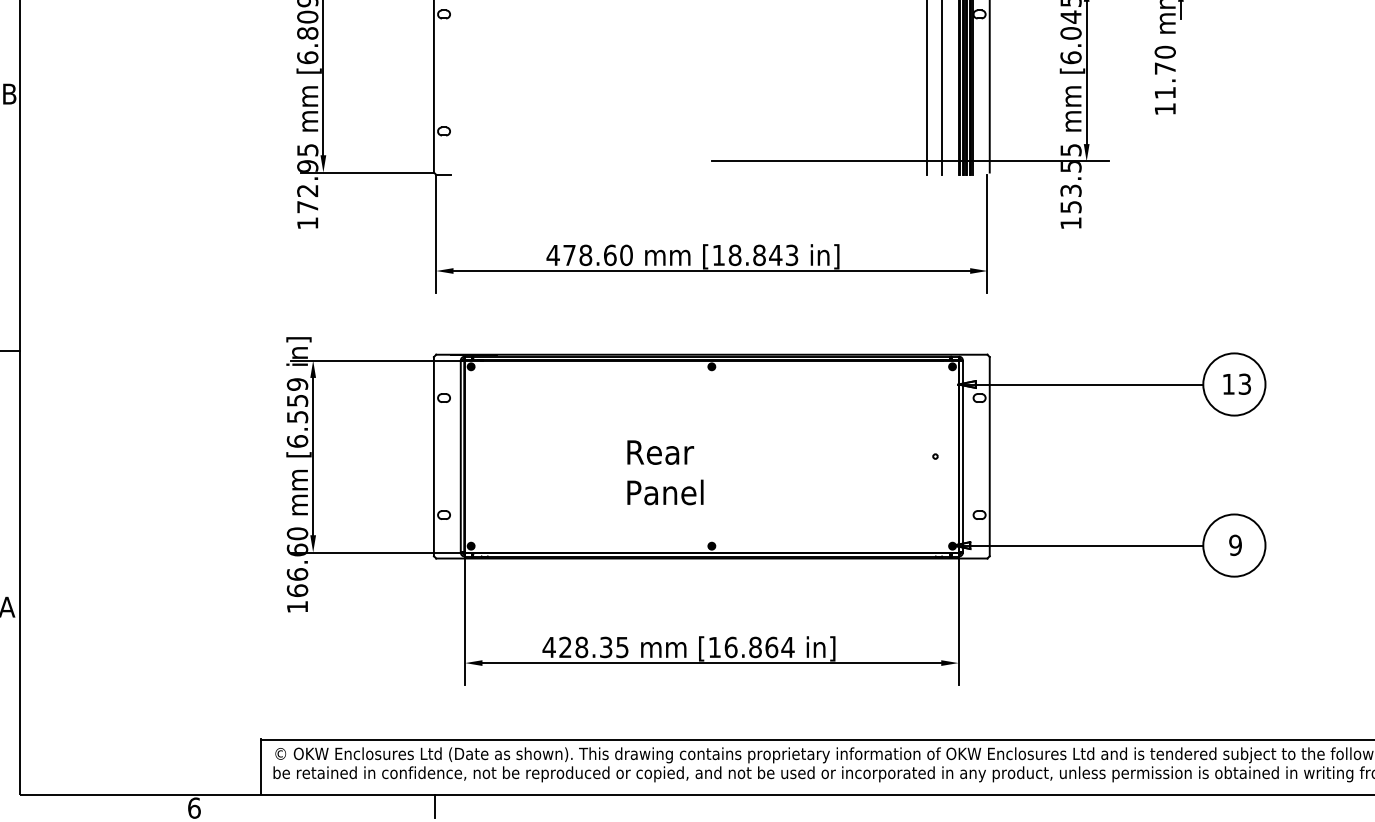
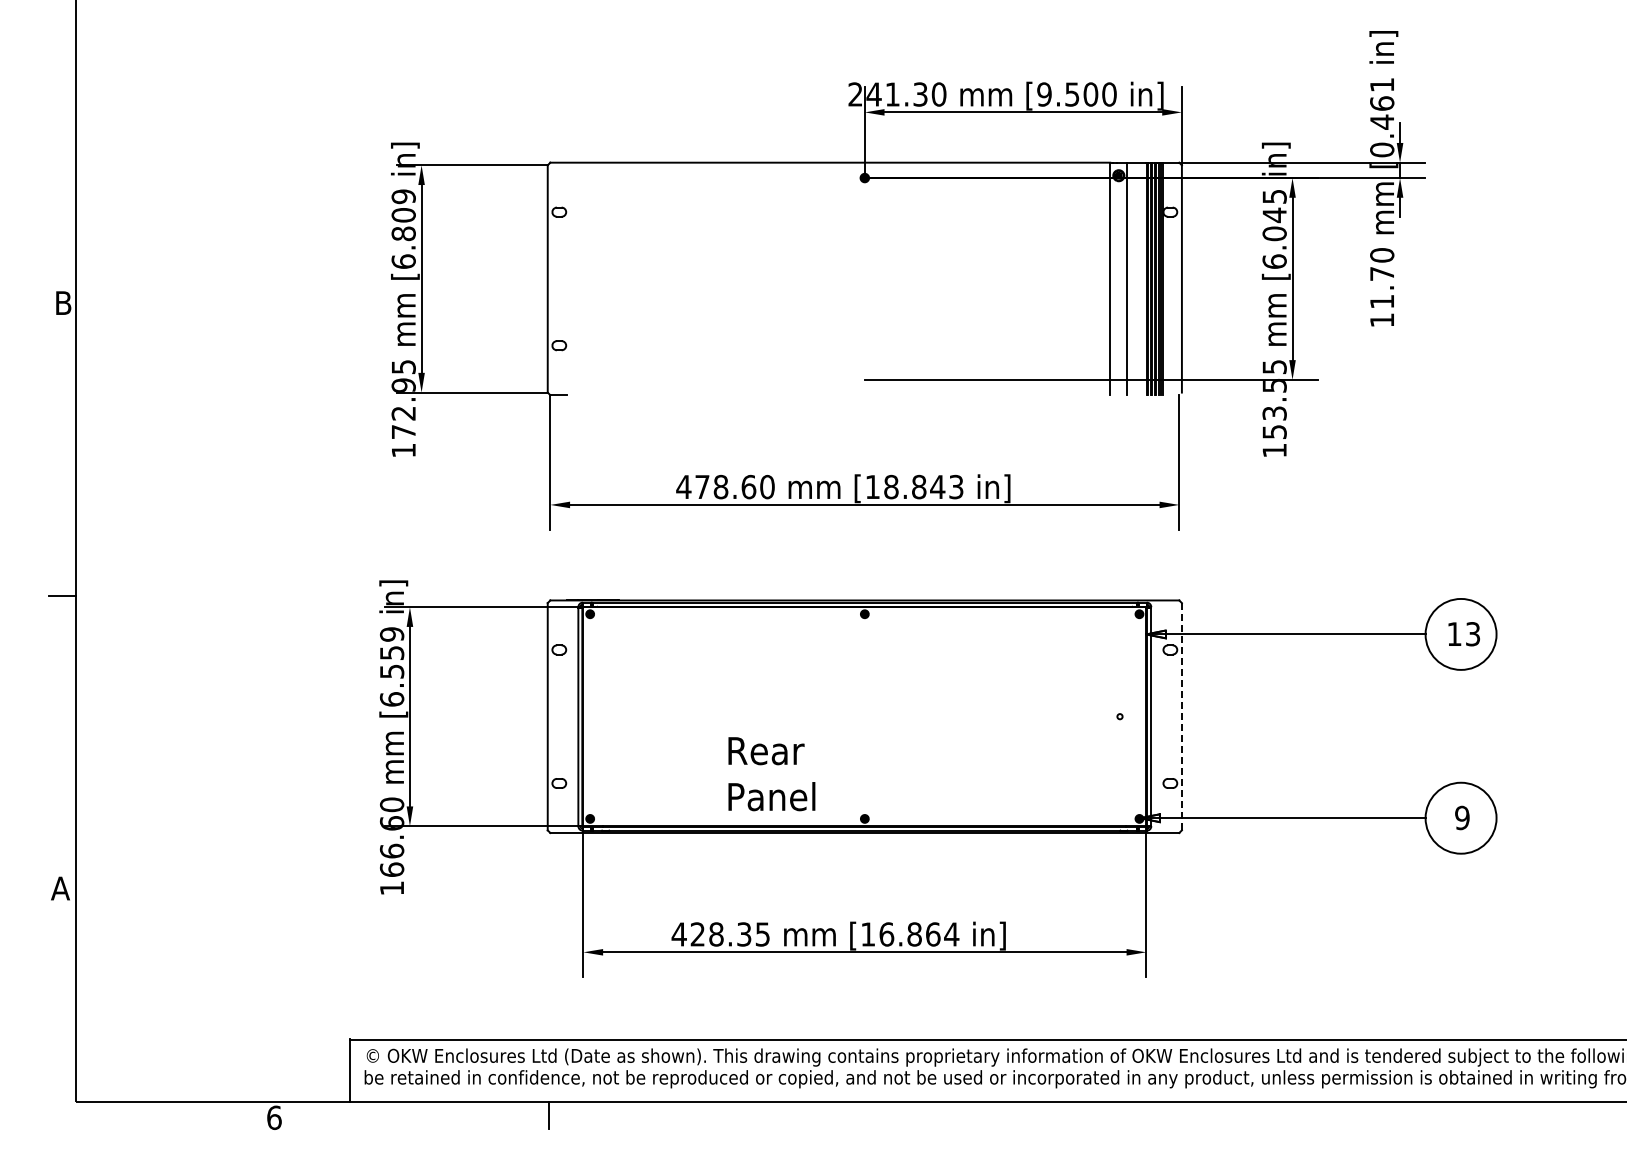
line: (989, 456) -> (1181, 716), solid -> dashed
text: (665, 473) -> (771, 774), moved

